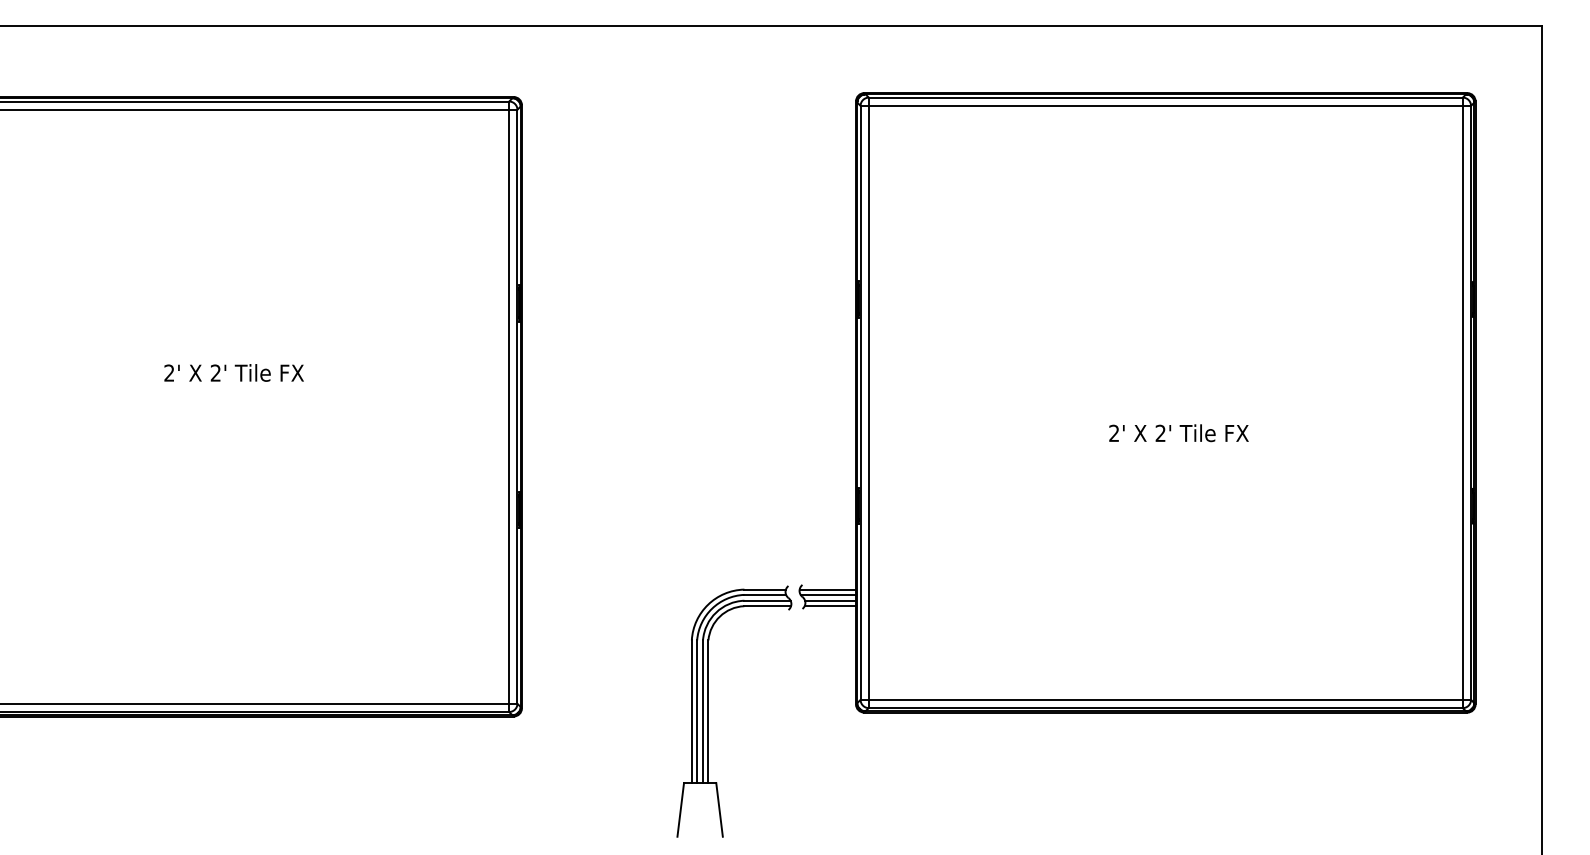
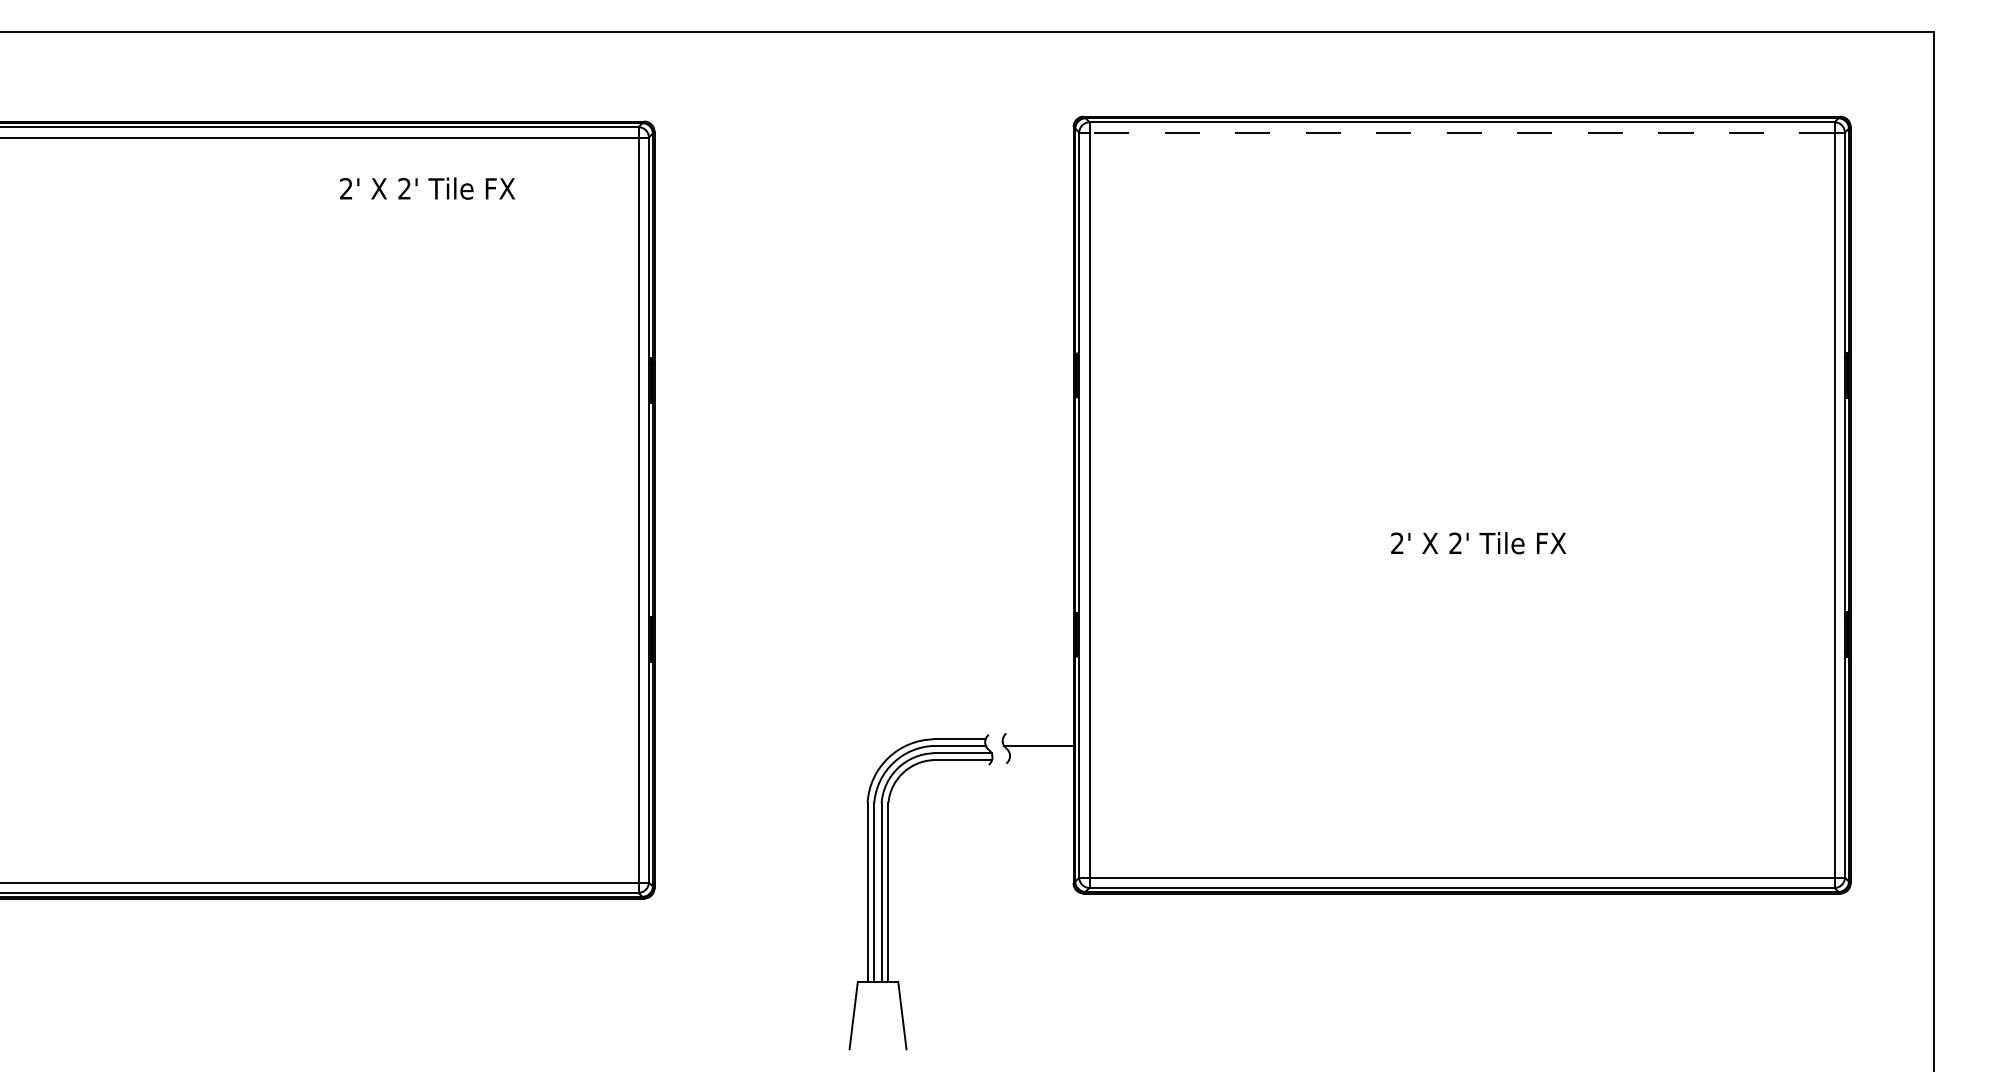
line: (1165, 105) -> (1461, 132), solid -> dashed
text: (234, 372) -> (427, 188), moved
line: (827, 589) -> (1037, 739), removed
line: (830, 600) -> (1041, 753), removed
line: (830, 606) -> (1041, 760), removed

